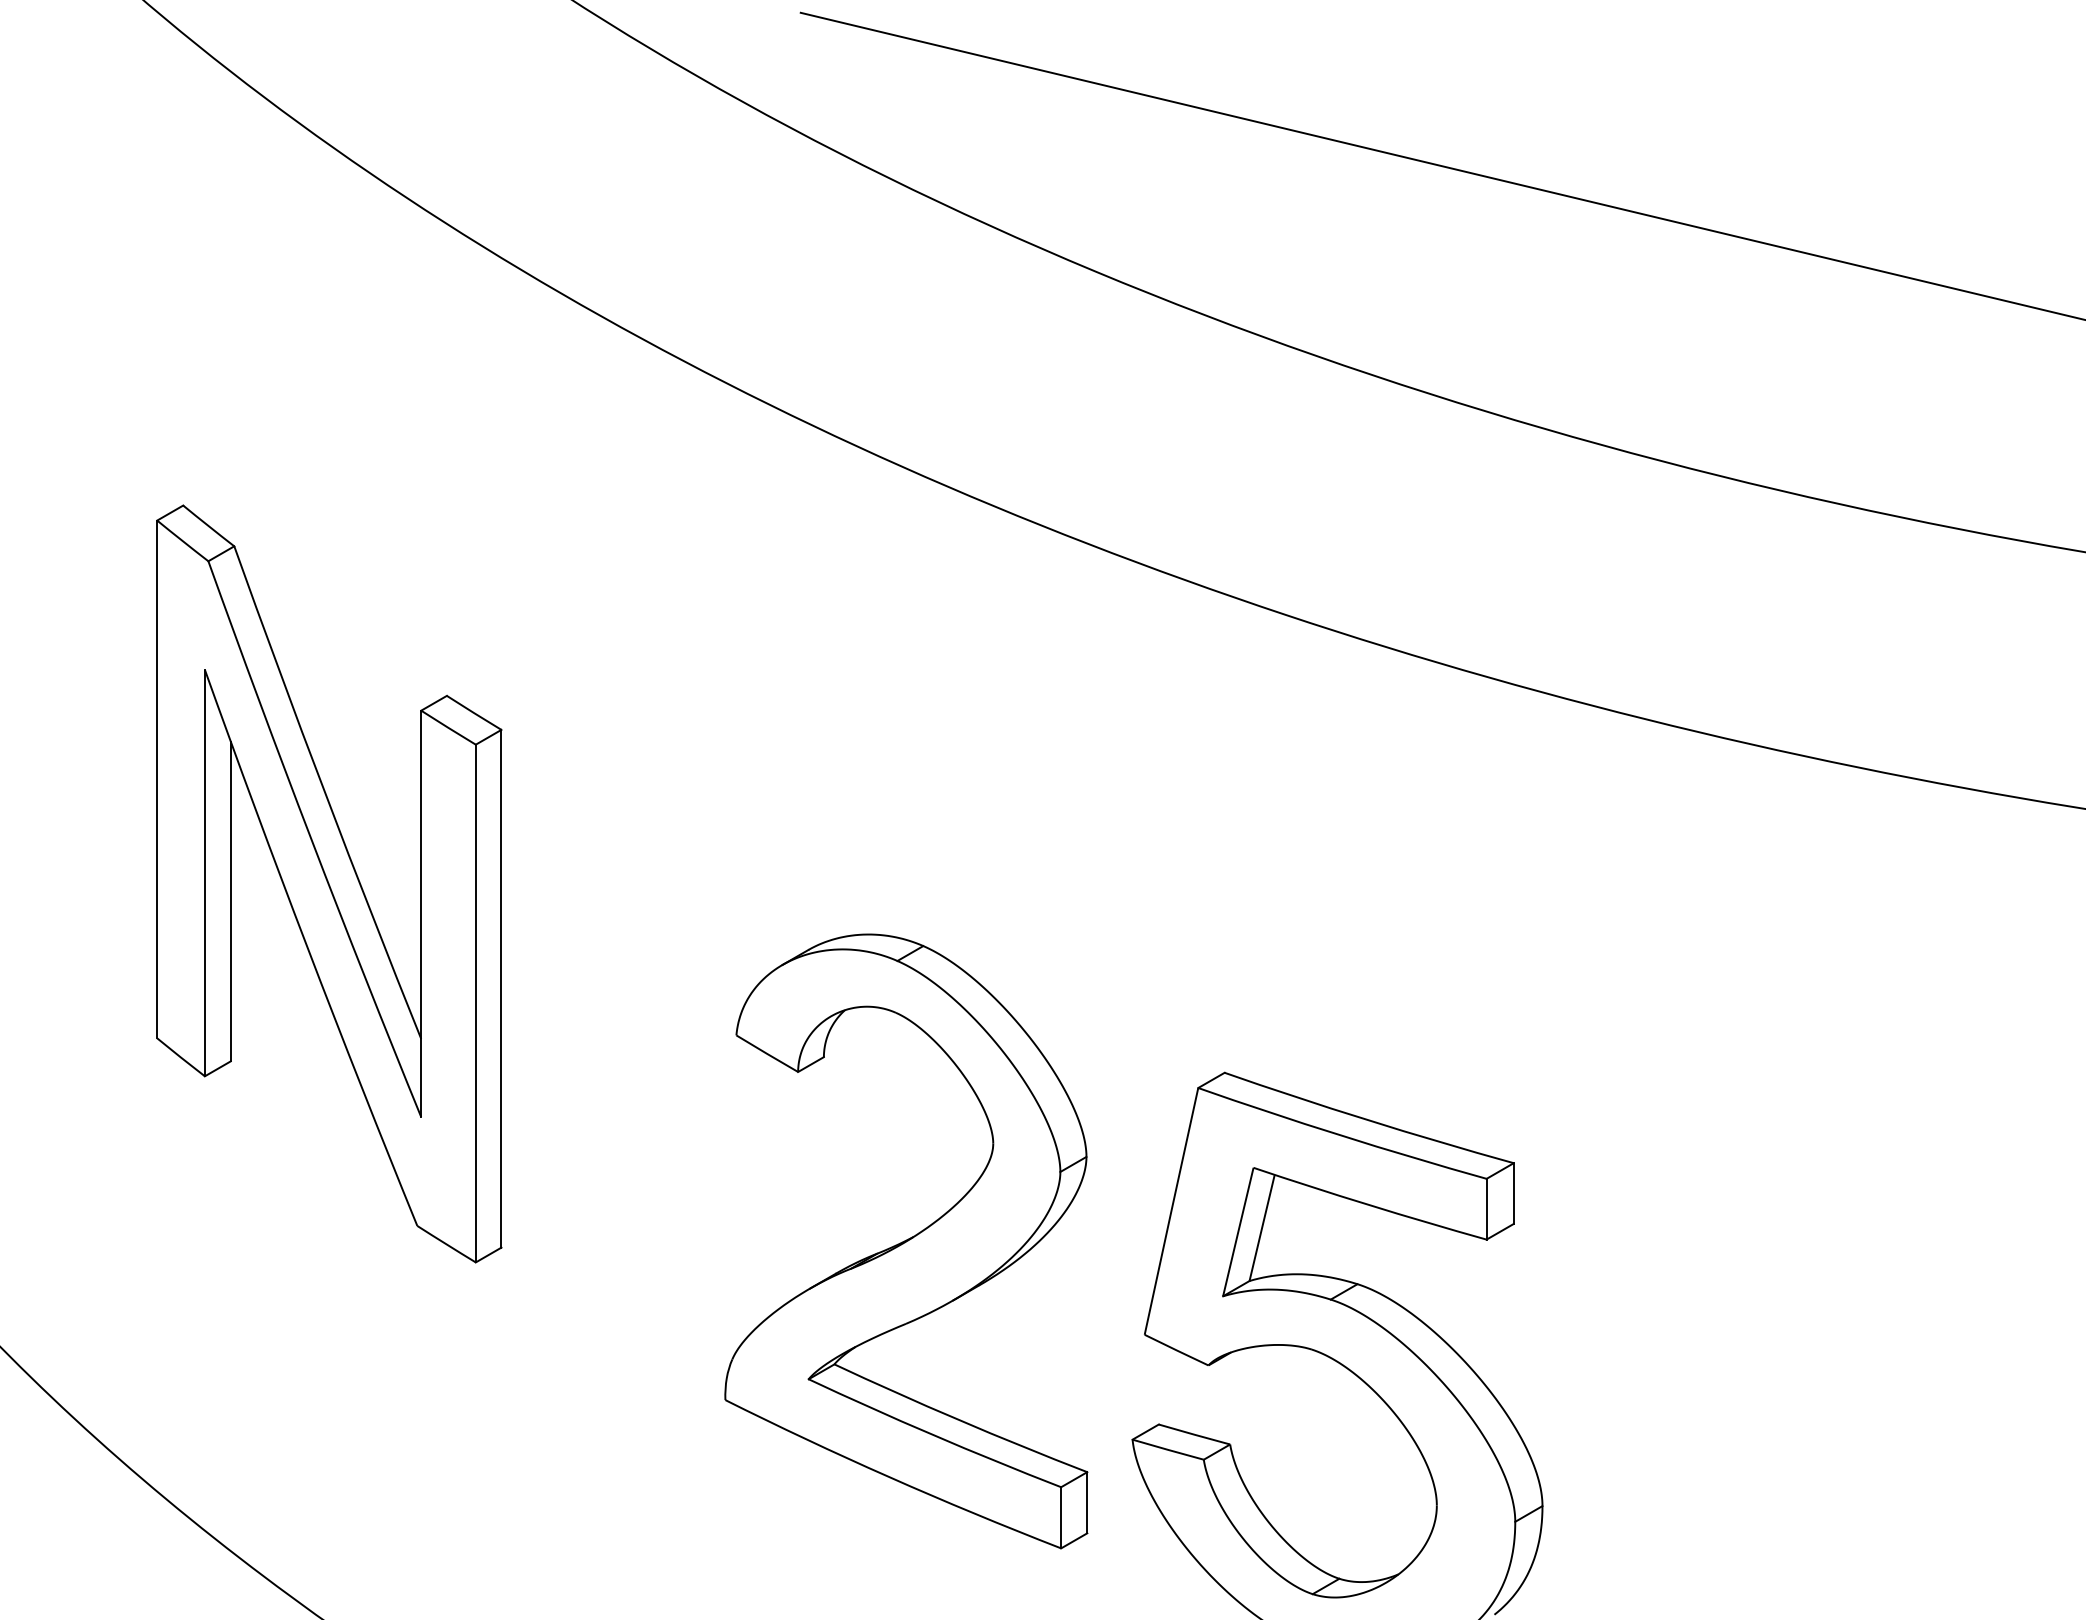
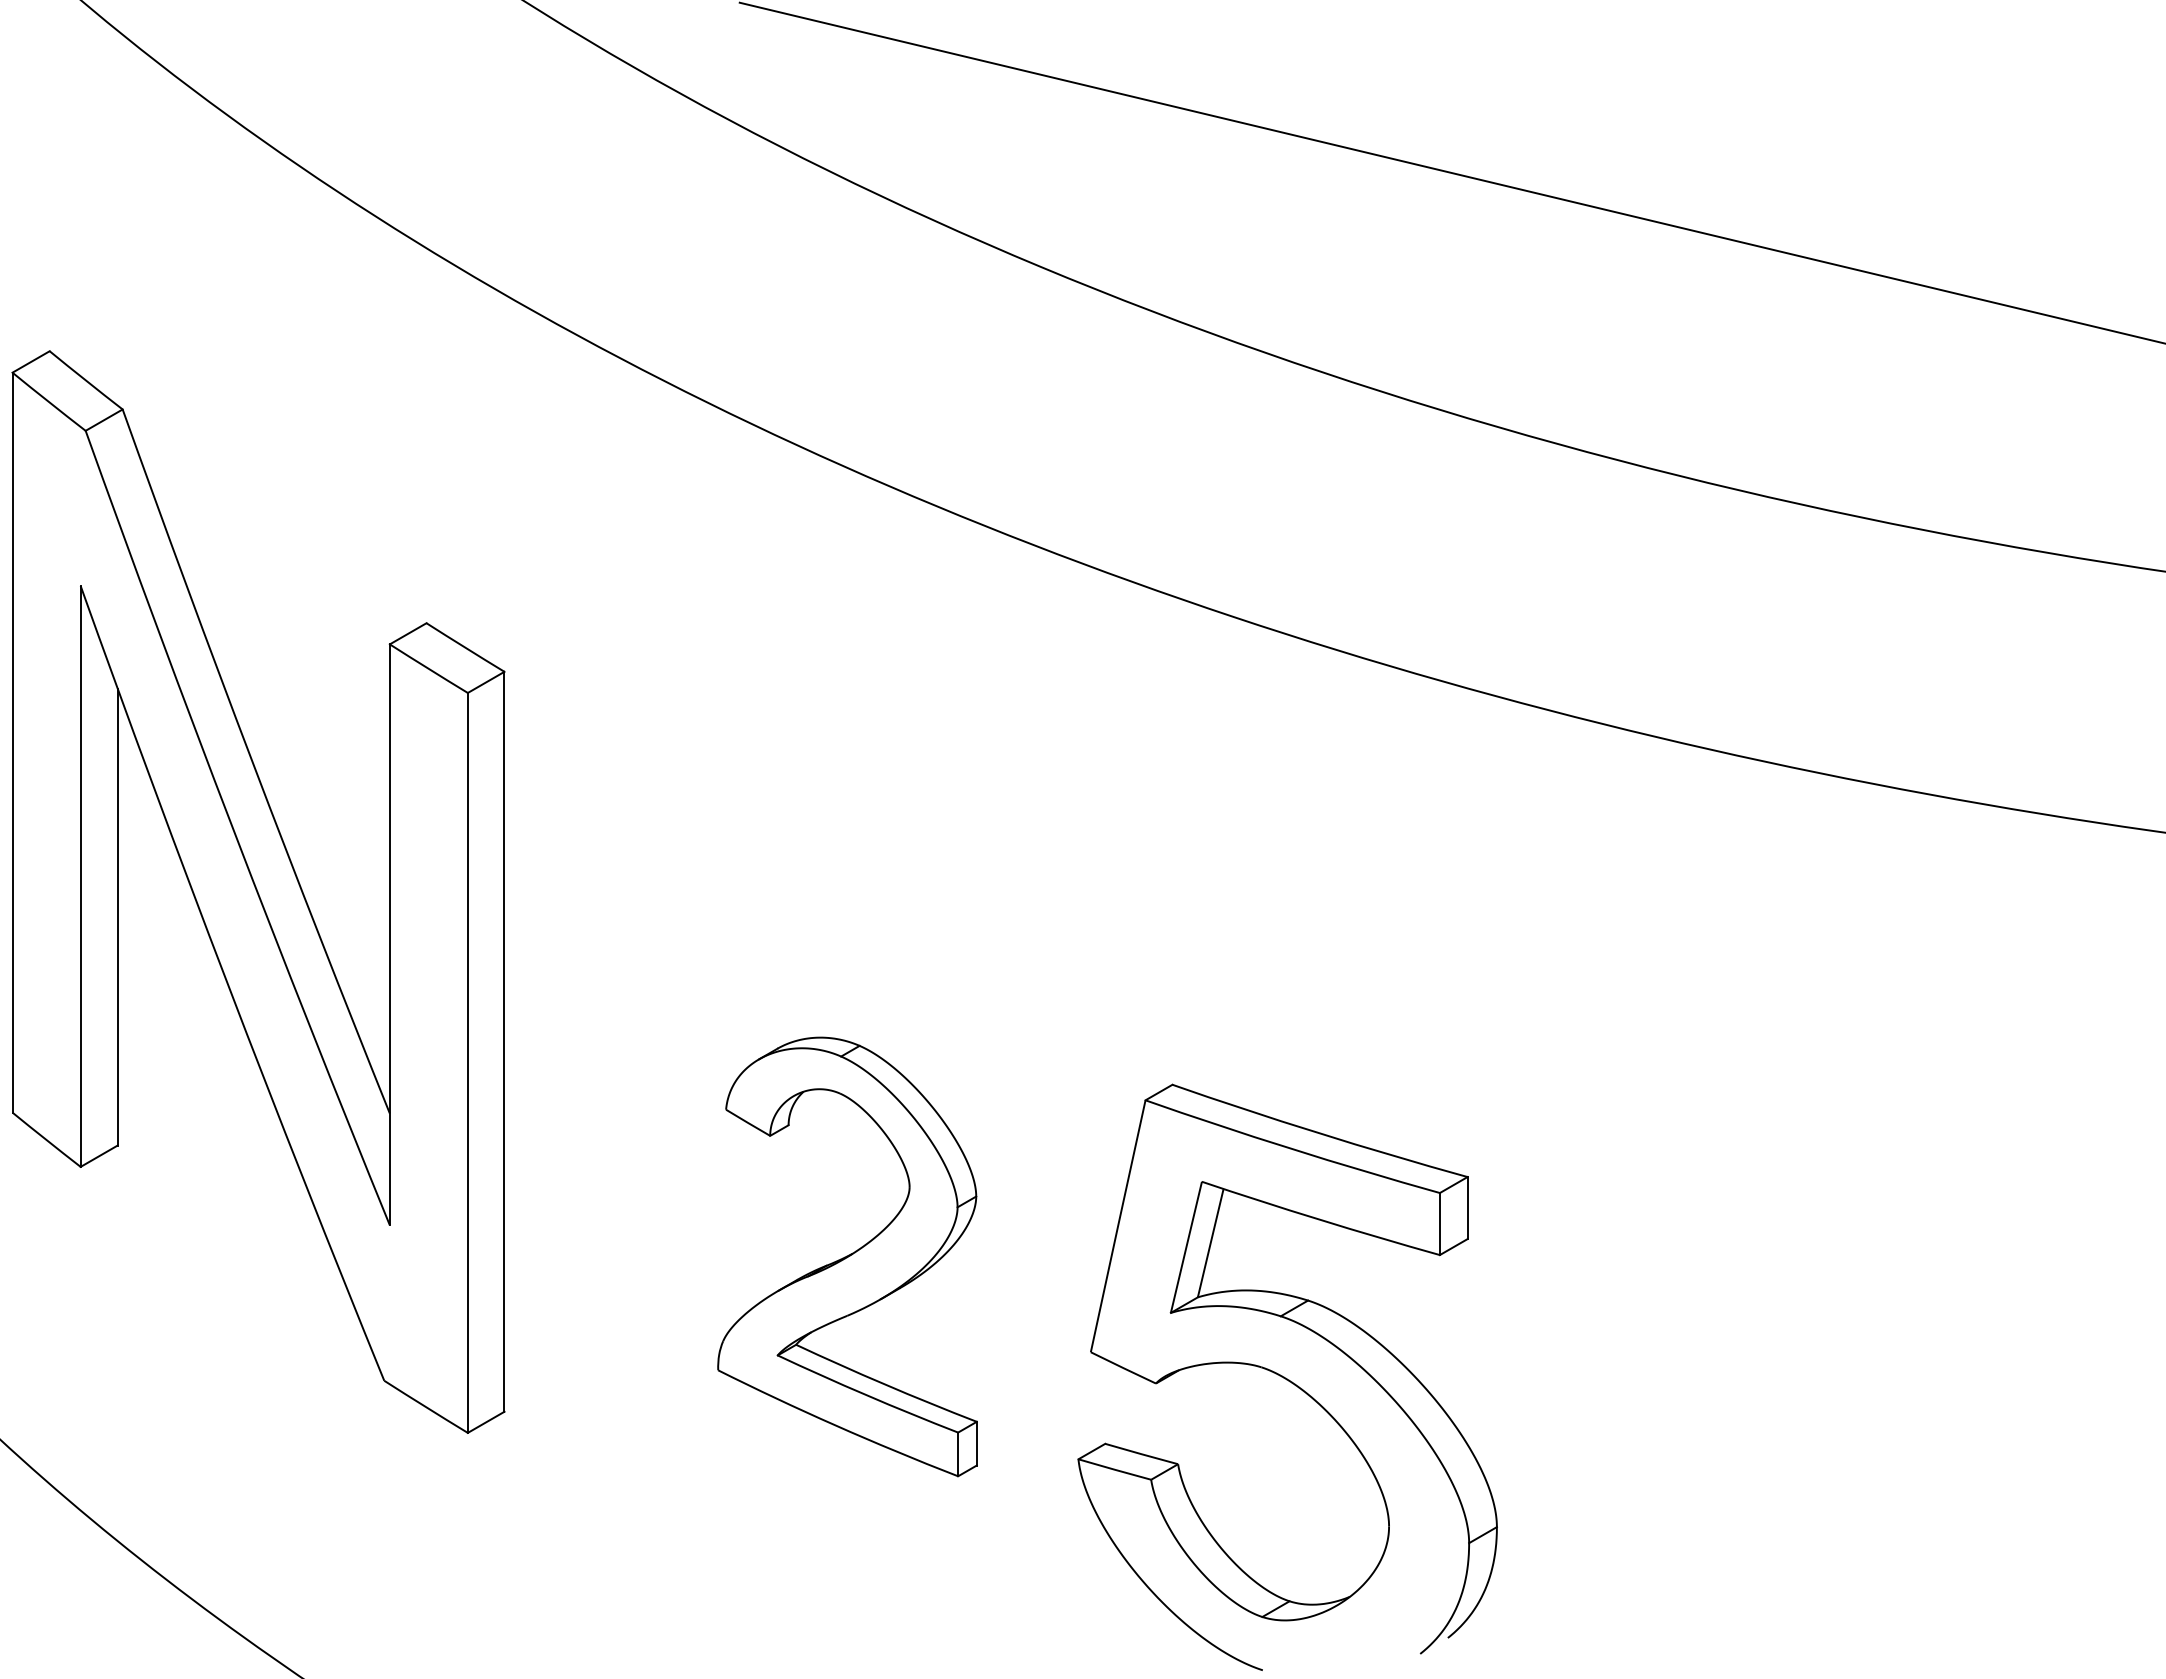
part: (329, 883) -> (258, 891), size x1.4
part: (906, 1241) -> (847, 1256), size x0.7

